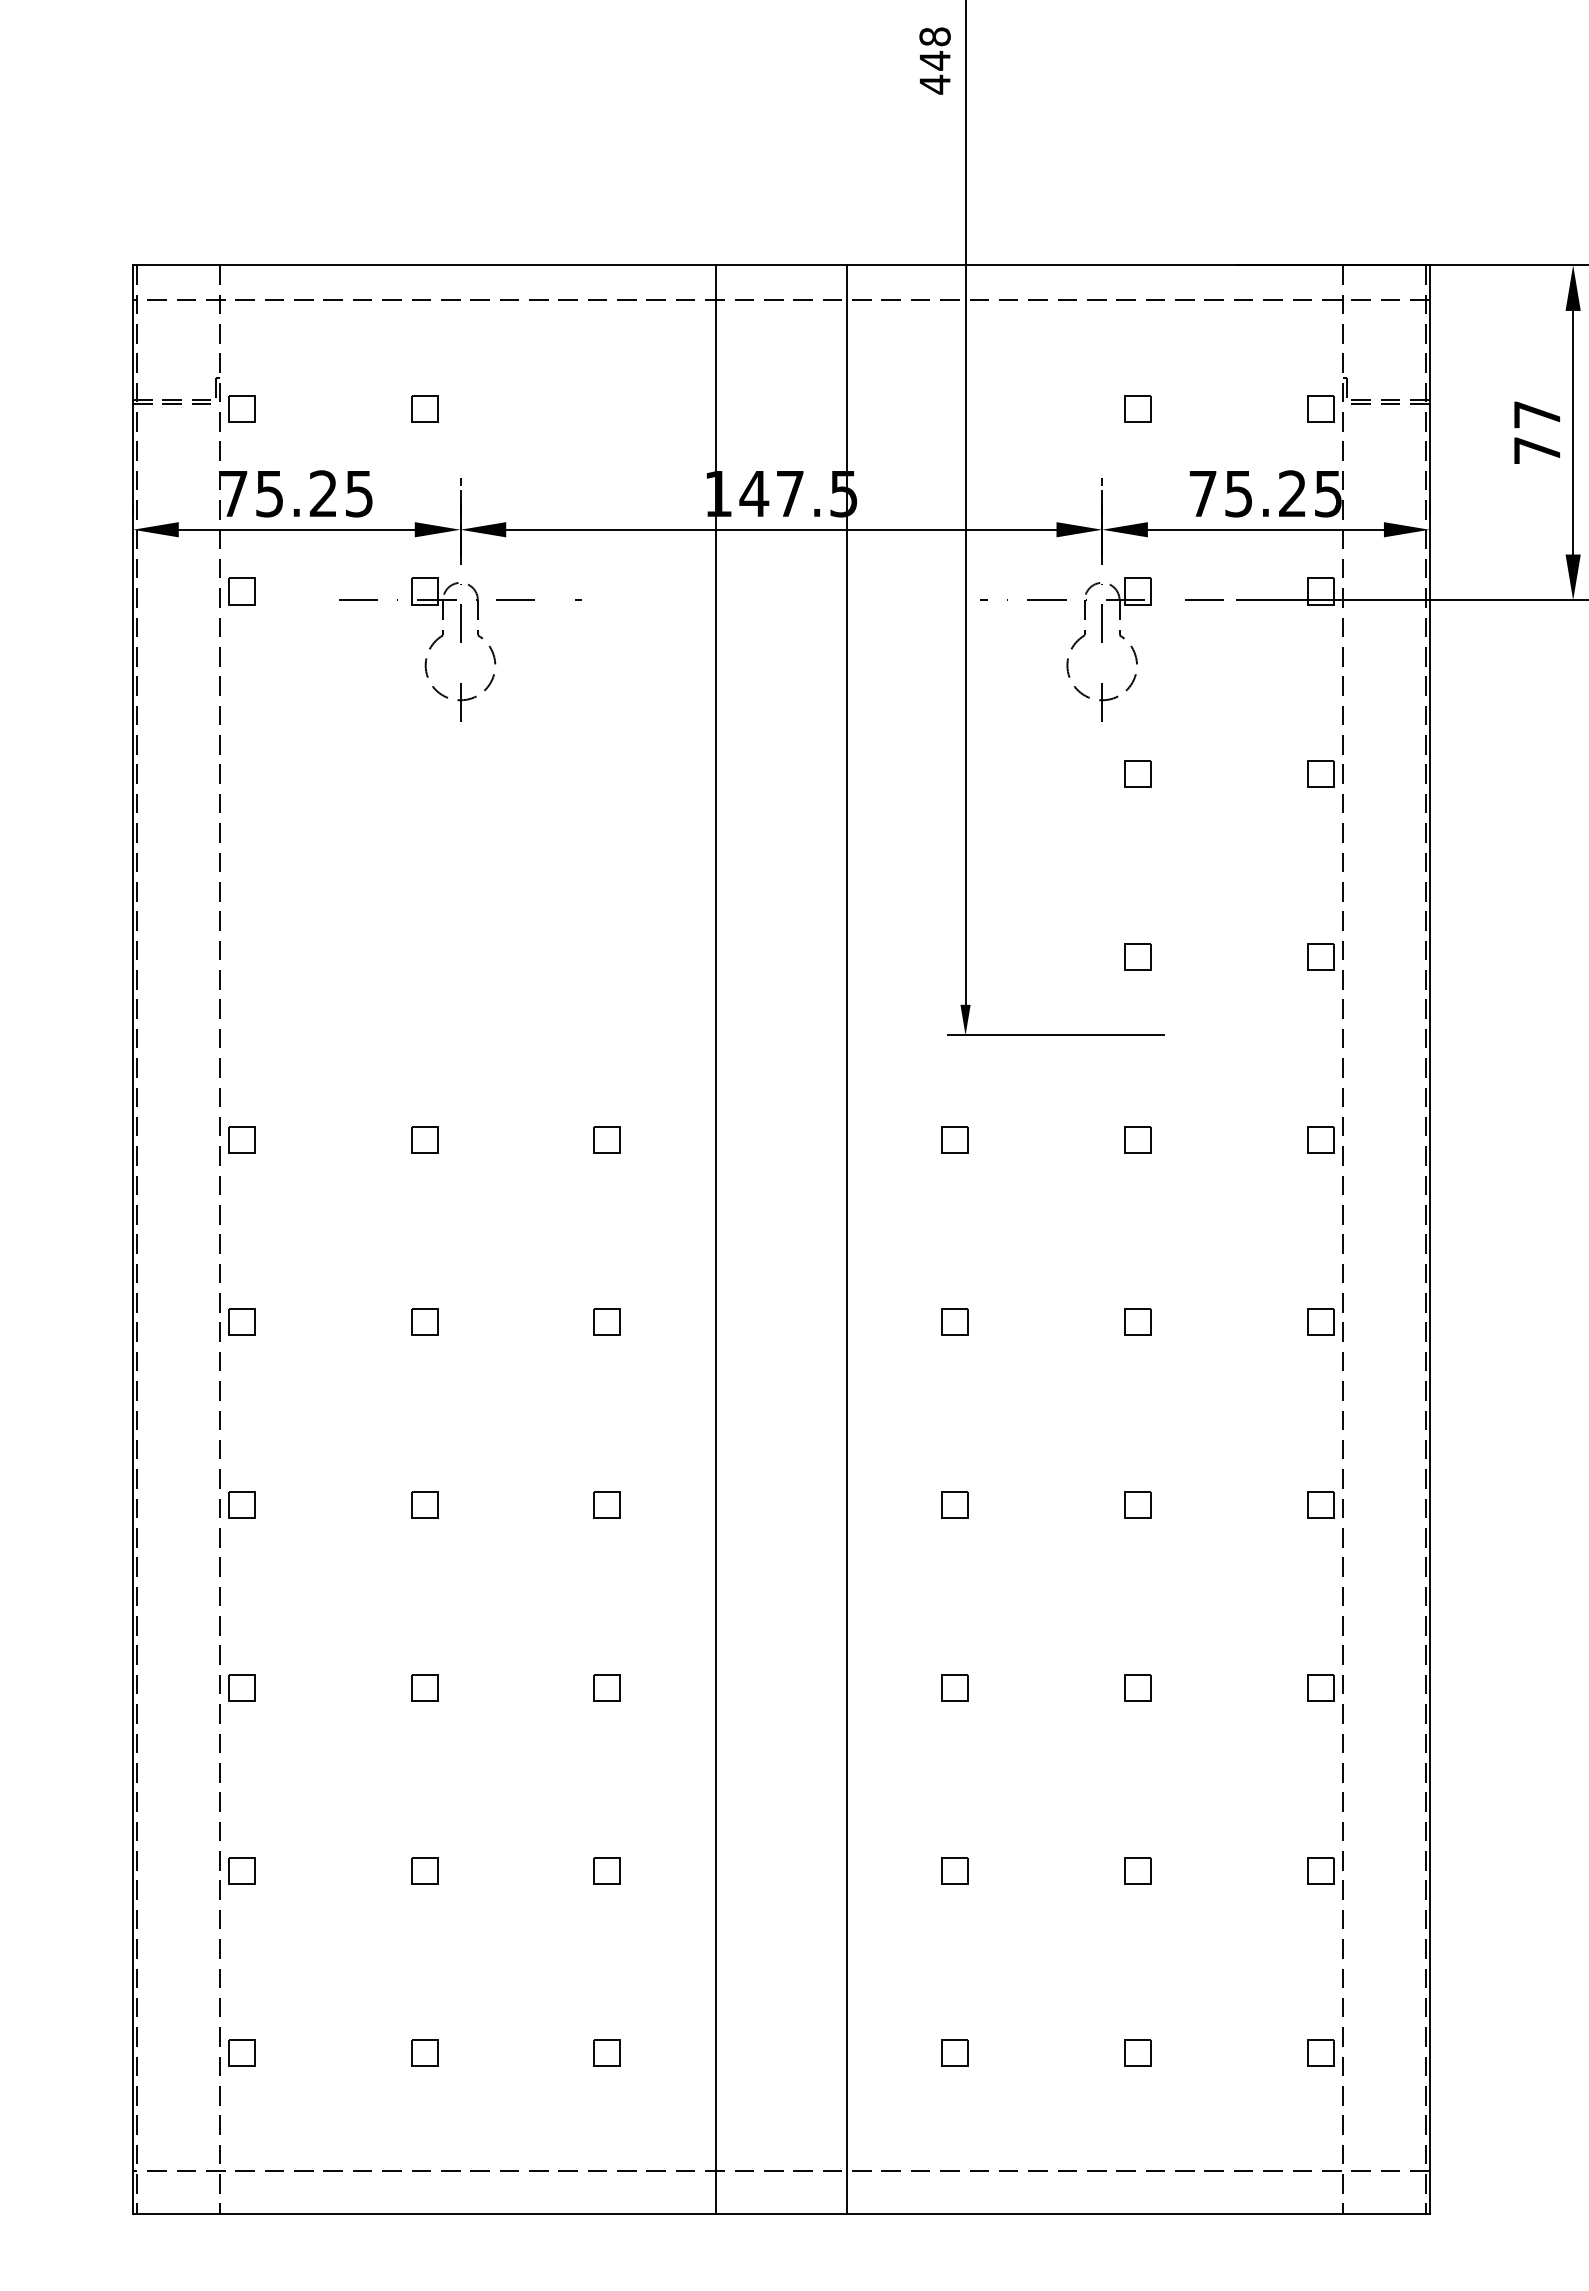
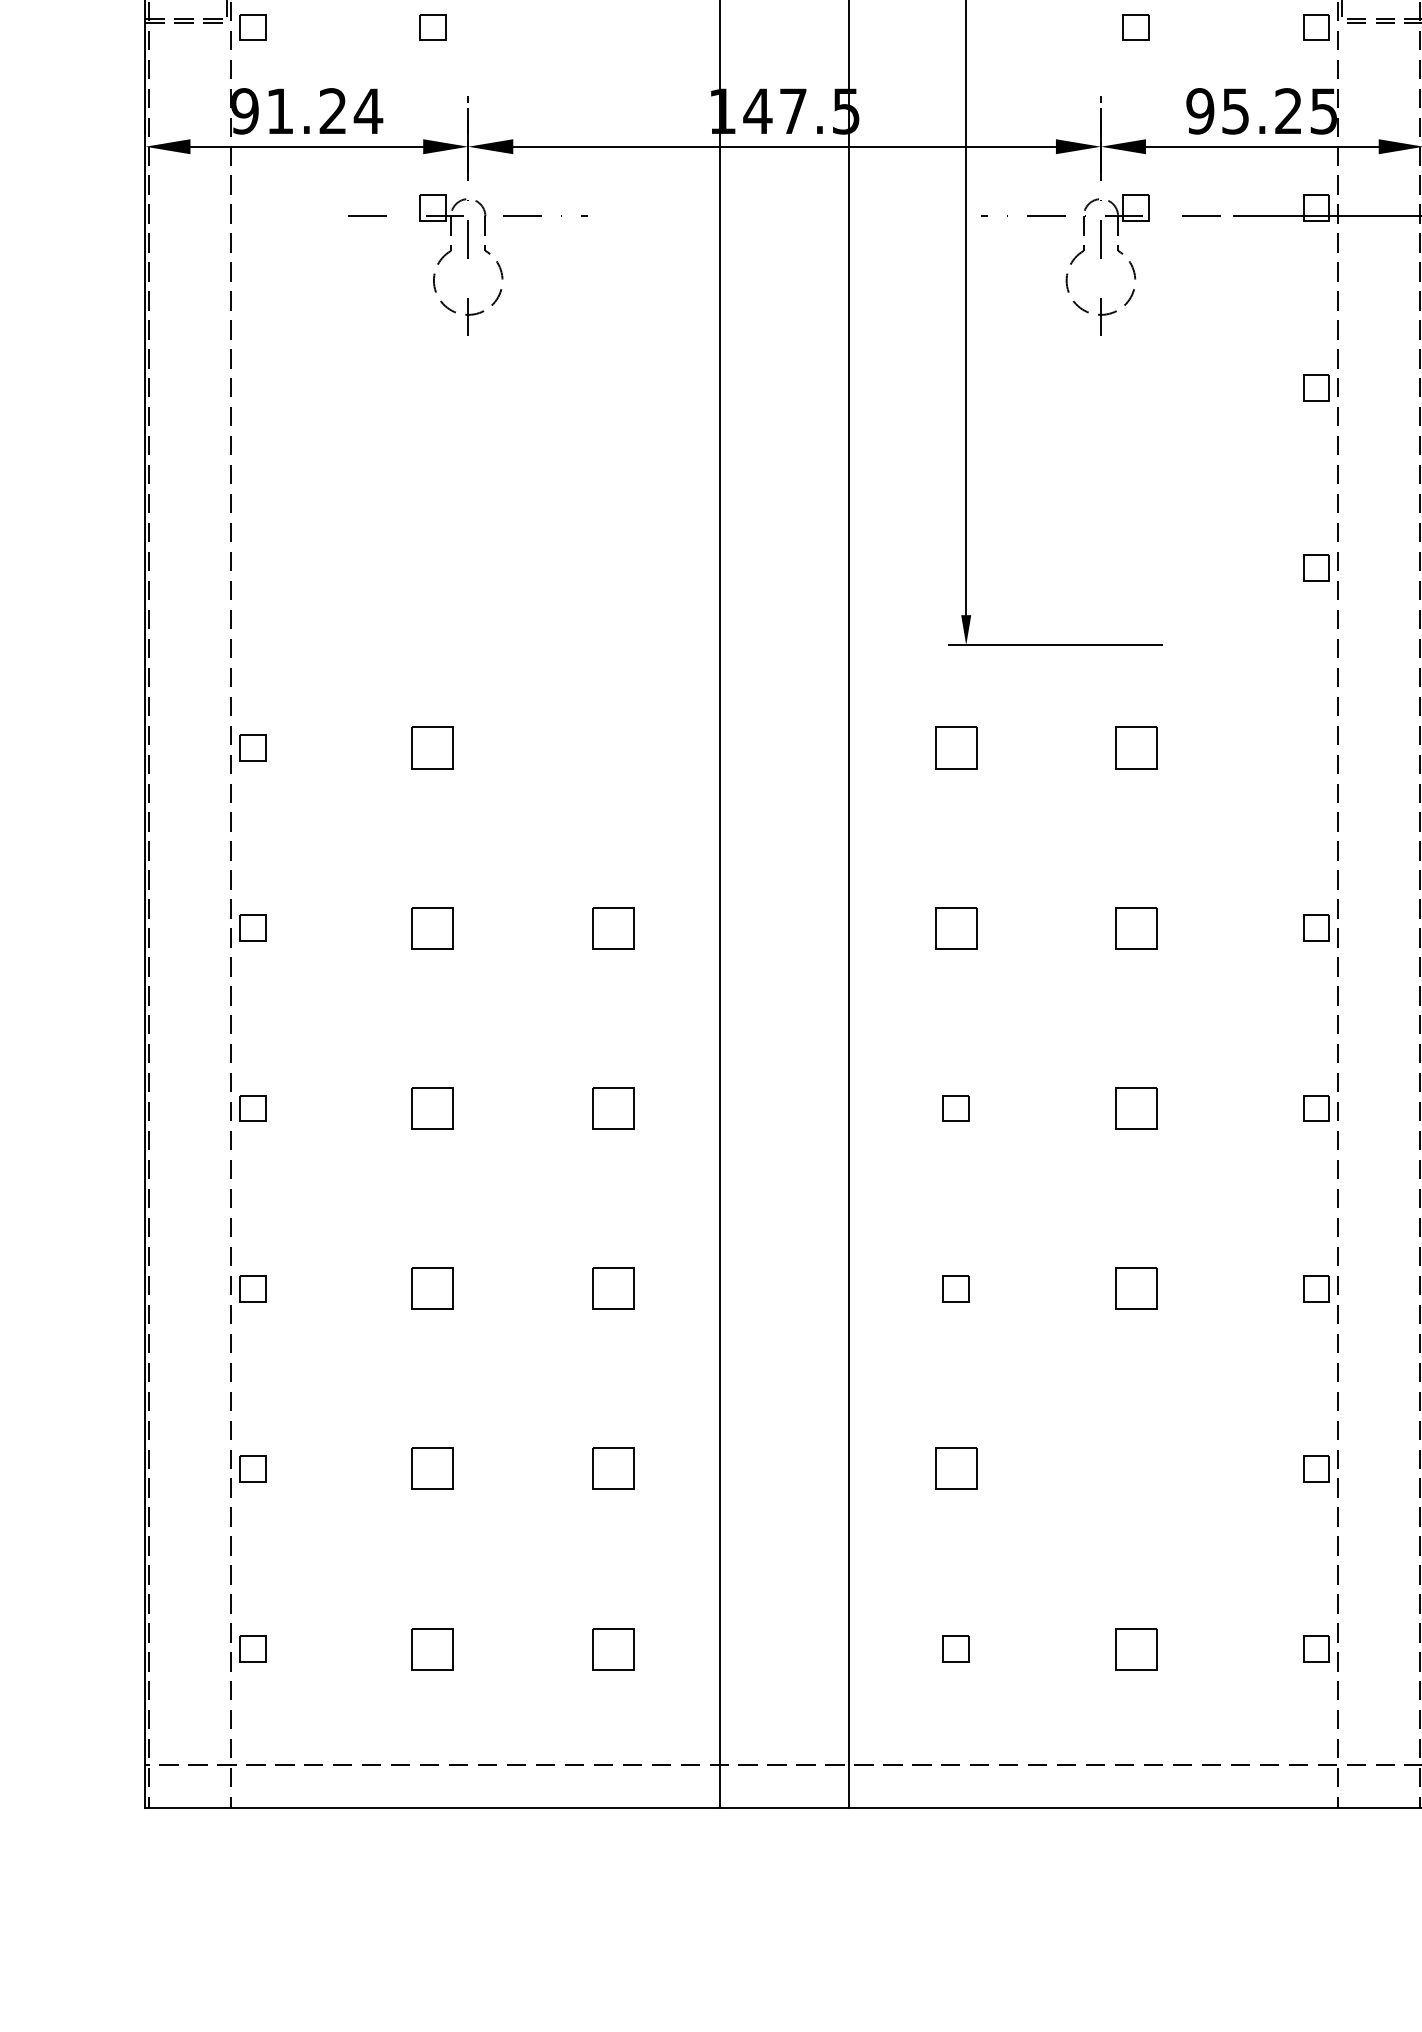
text: (297, 493) -> (307, 110), 75.25 -> 91.24
text: (1202, 493) -> (1199, 110), 75.25 -> 95.25
part: (241, 591) -> (252, 207), removed
part: (1137, 773) -> (1135, 387), removed
part: (1137, 956) -> (1135, 567), removed
part: (424, 1139) -> (432, 747), size x1.6
part: (606, 1139) -> (612, 747), removed
part: (954, 1139) -> (955, 747), size x1.6
part: (1137, 1139) -> (1135, 747), size x1.6
part: (1320, 1139) -> (1316, 747), removed
part: (424, 1321) -> (432, 927), size x1.6
part: (606, 1321) -> (612, 927), size x1.6
part: (954, 1321) -> (955, 927), size x1.6
part: (1137, 1321) -> (1135, 927), size x1.6
part: (424, 1504) -> (432, 1107), size x1.6
part: (606, 1504) -> (612, 1107), size x1.6
part: (1137, 1504) -> (1135, 1107), size x1.6
part: (424, 1687) -> (432, 1288), size x1.6
part: (606, 1687) -> (612, 1288), size x1.6
part: (1137, 1687) -> (1135, 1288), size x1.6
part: (424, 1870) -> (432, 1468), size x1.6
part: (606, 1870) -> (612, 1468), size x1.6
part: (954, 1870) -> (955, 1468), size x1.6
part: (1137, 1870) -> (1135, 1468), removed
part: (424, 2052) -> (432, 1648), size x1.6
part: (606, 2052) -> (612, 1648), size x1.6
part: (1137, 2052) -> (1135, 1648), size x1.6

